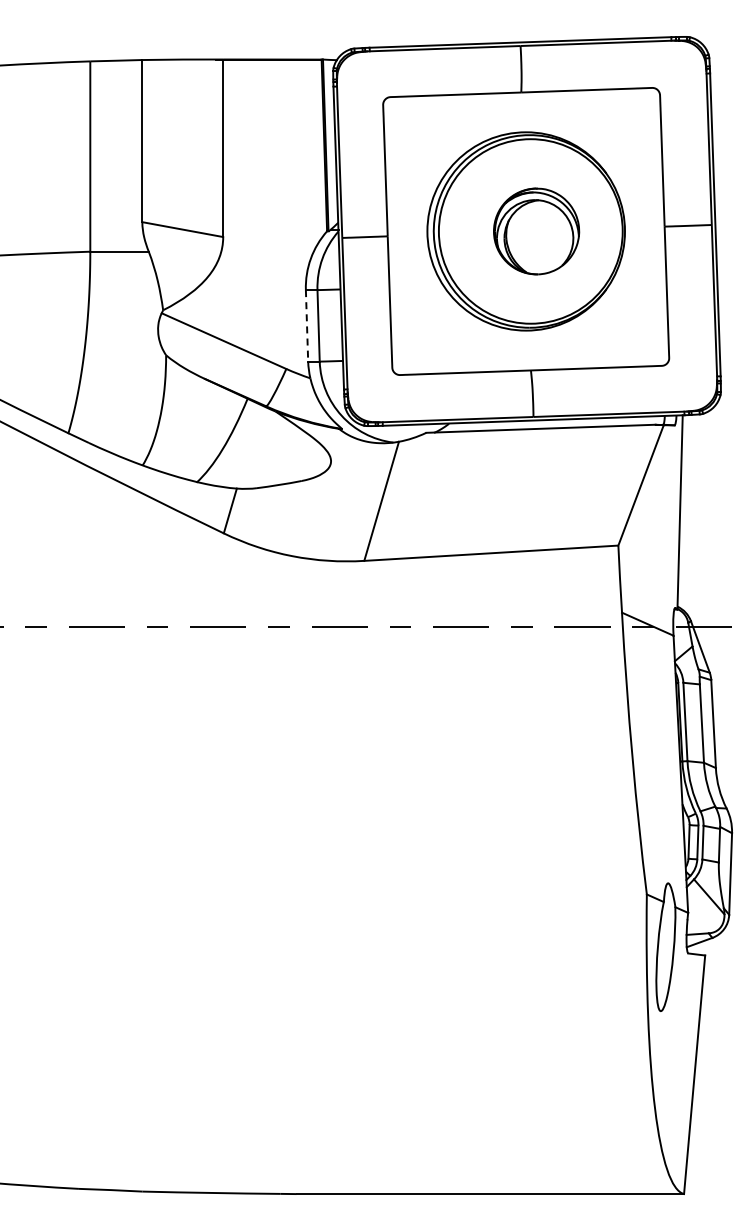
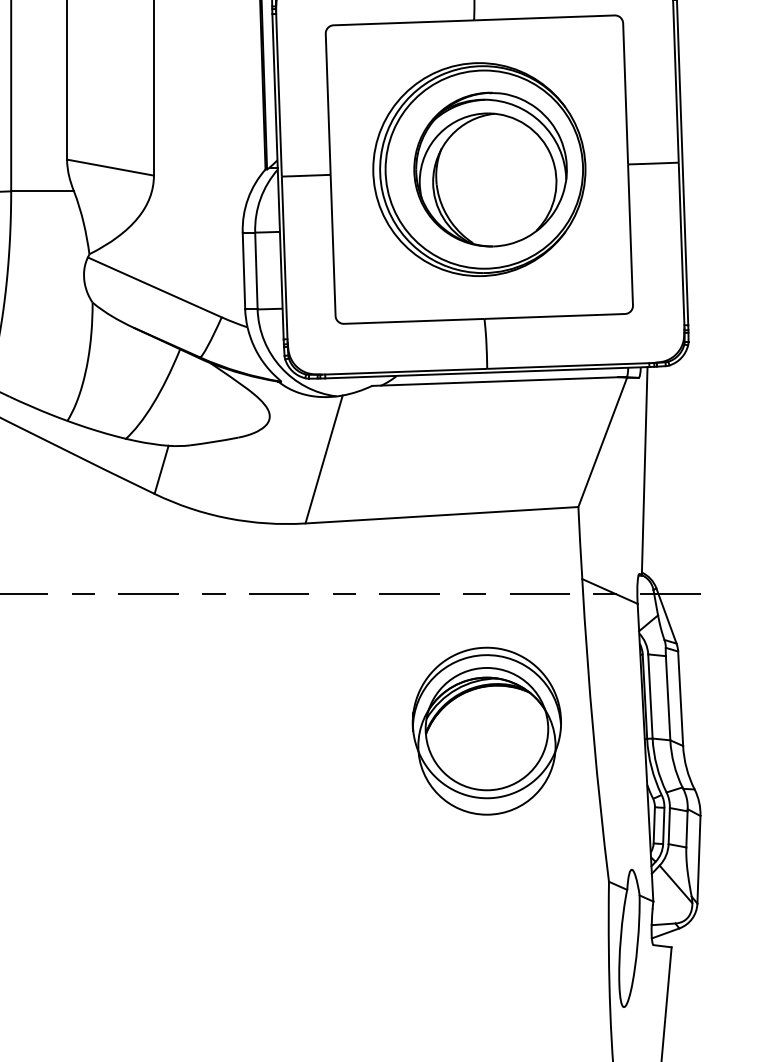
part: (536, 231) -> (490, 169), size x1.67
line: (307, 325) -> (244, 270), dashed -> solid
part: (533, 753) -> (487, 730), added

